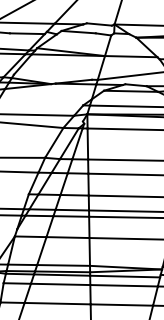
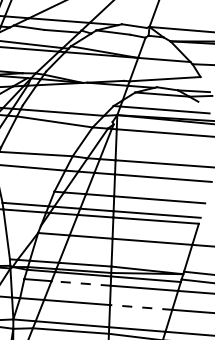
line: (60, 284) -> (81, 283), solid -> dashed
line: (121, 305) -> (140, 307), solid -> dashed

